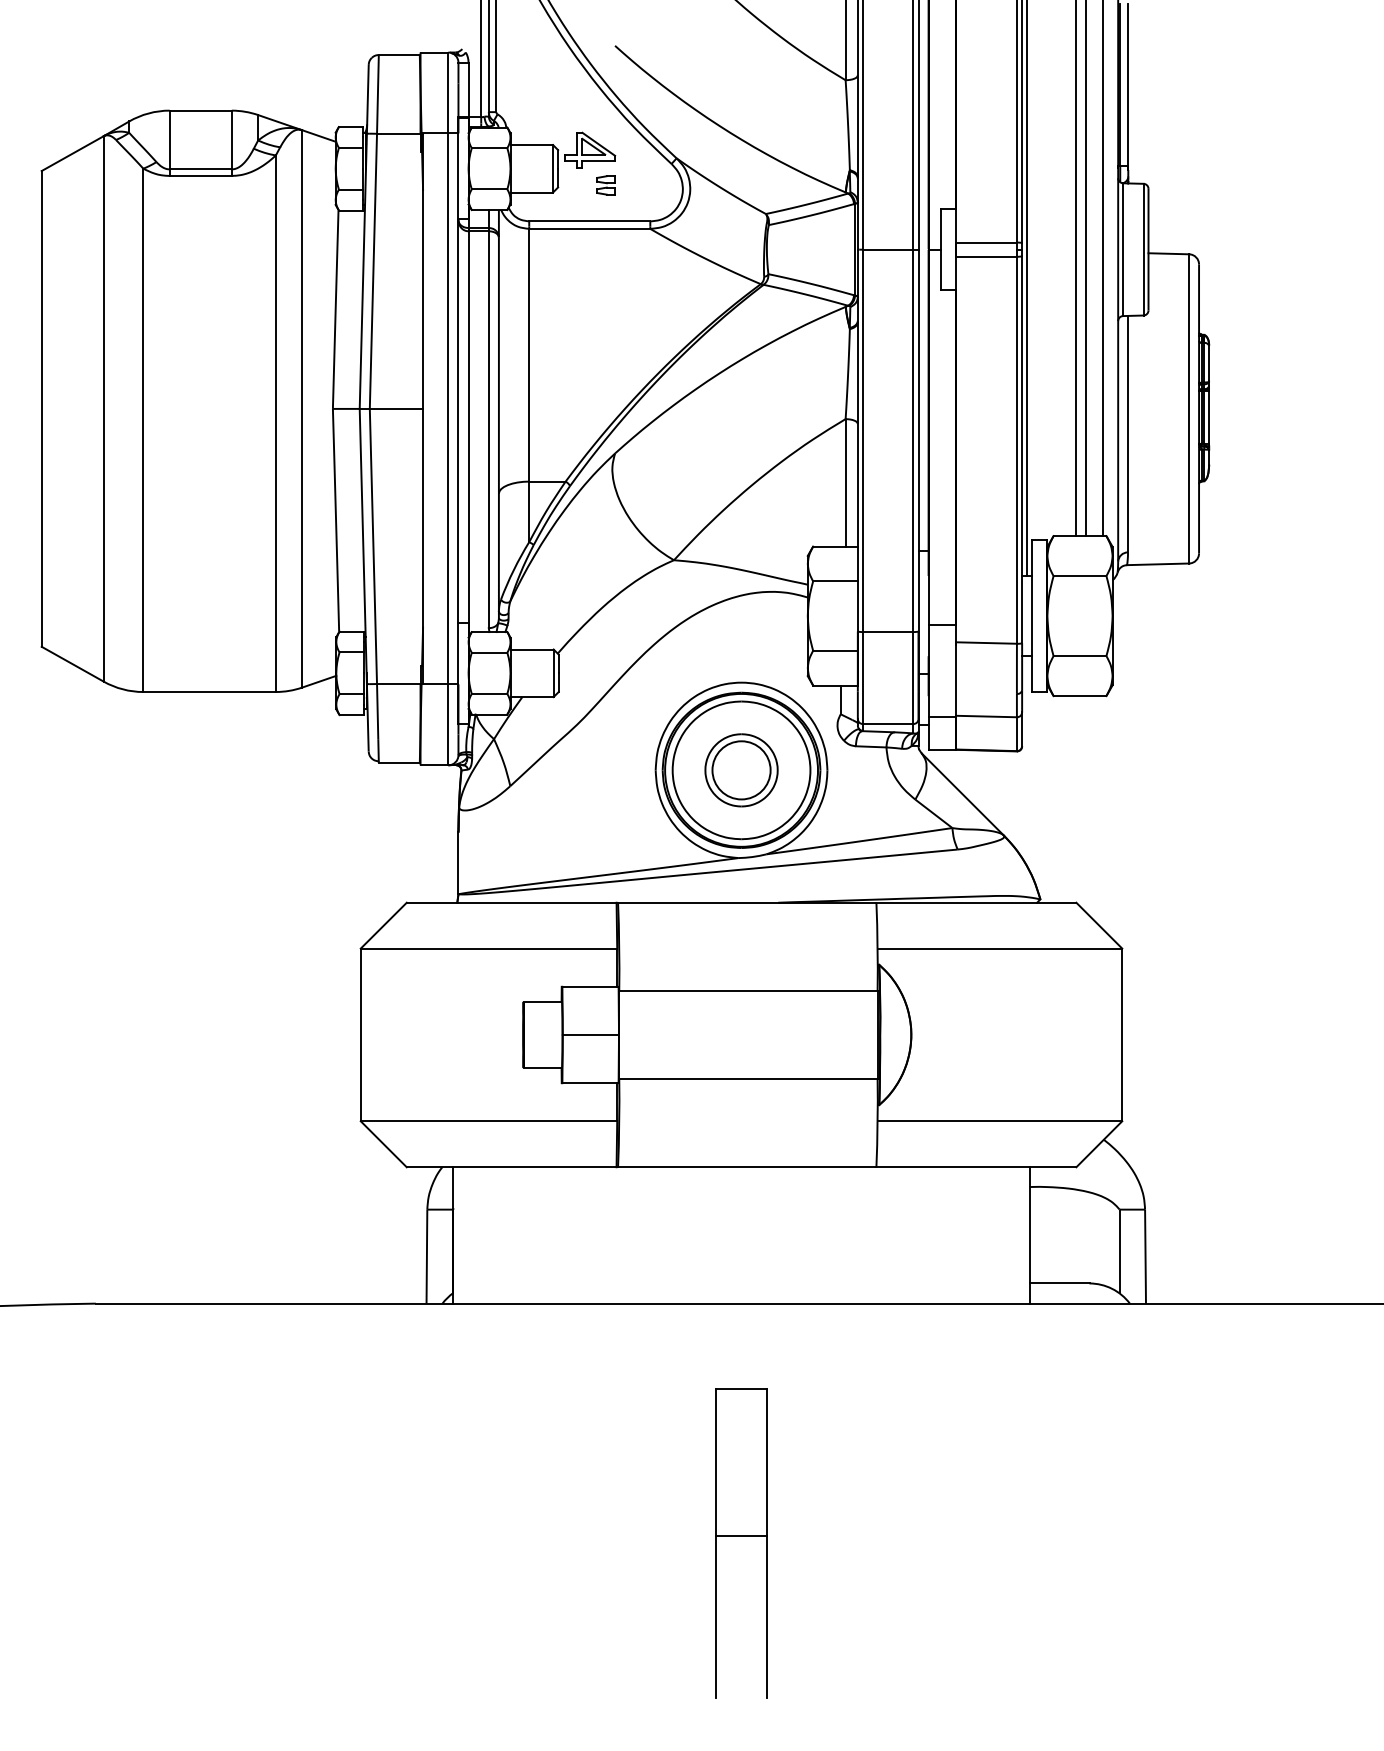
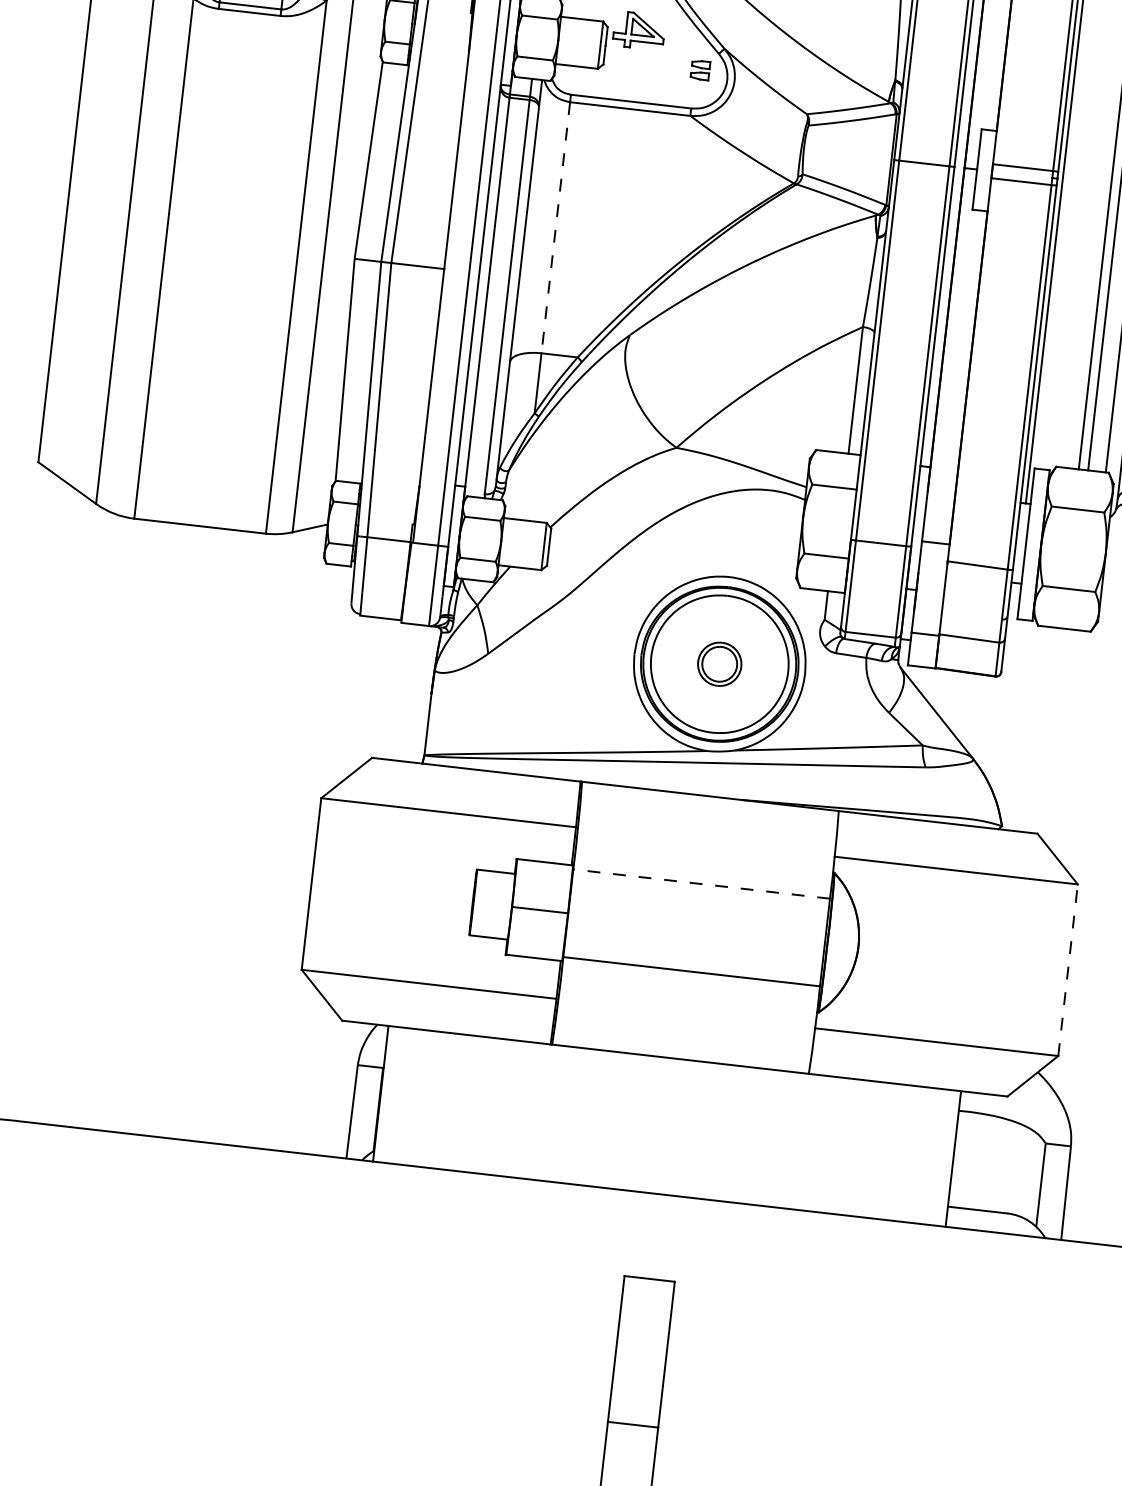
part: (605, 185) -> (699, 70), moved
line: (529, 355) -> (556, 228), solid -> dashed
part: (741, 770) -> (719, 664), size x0.6
line: (747, 990) -> (700, 883), solid -> dashed
line: (1122, 1034) -> (1068, 969), solid -> dashed

